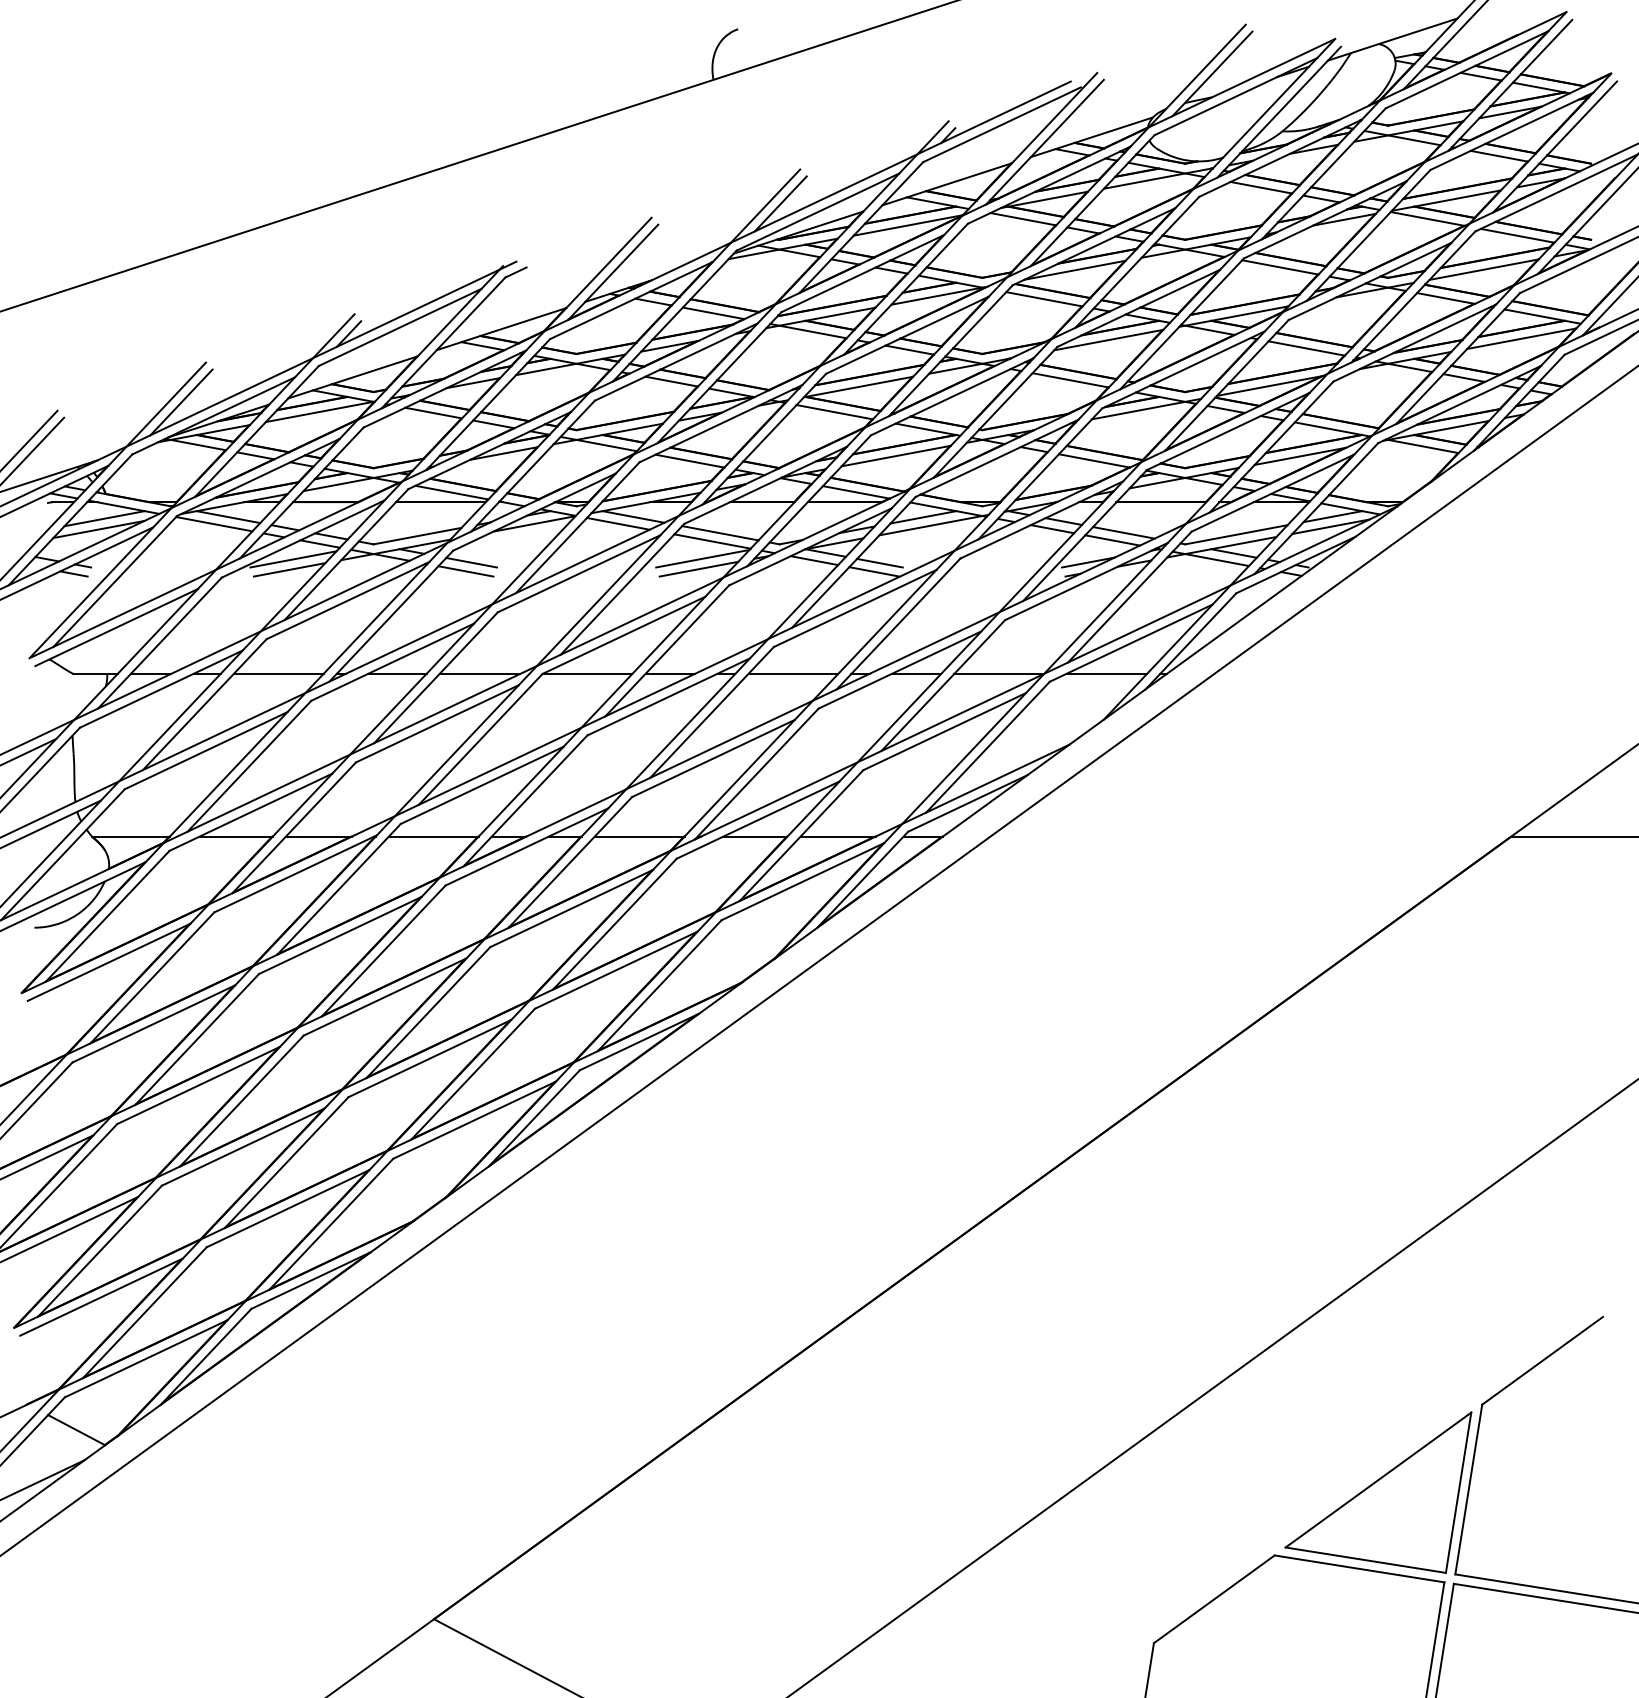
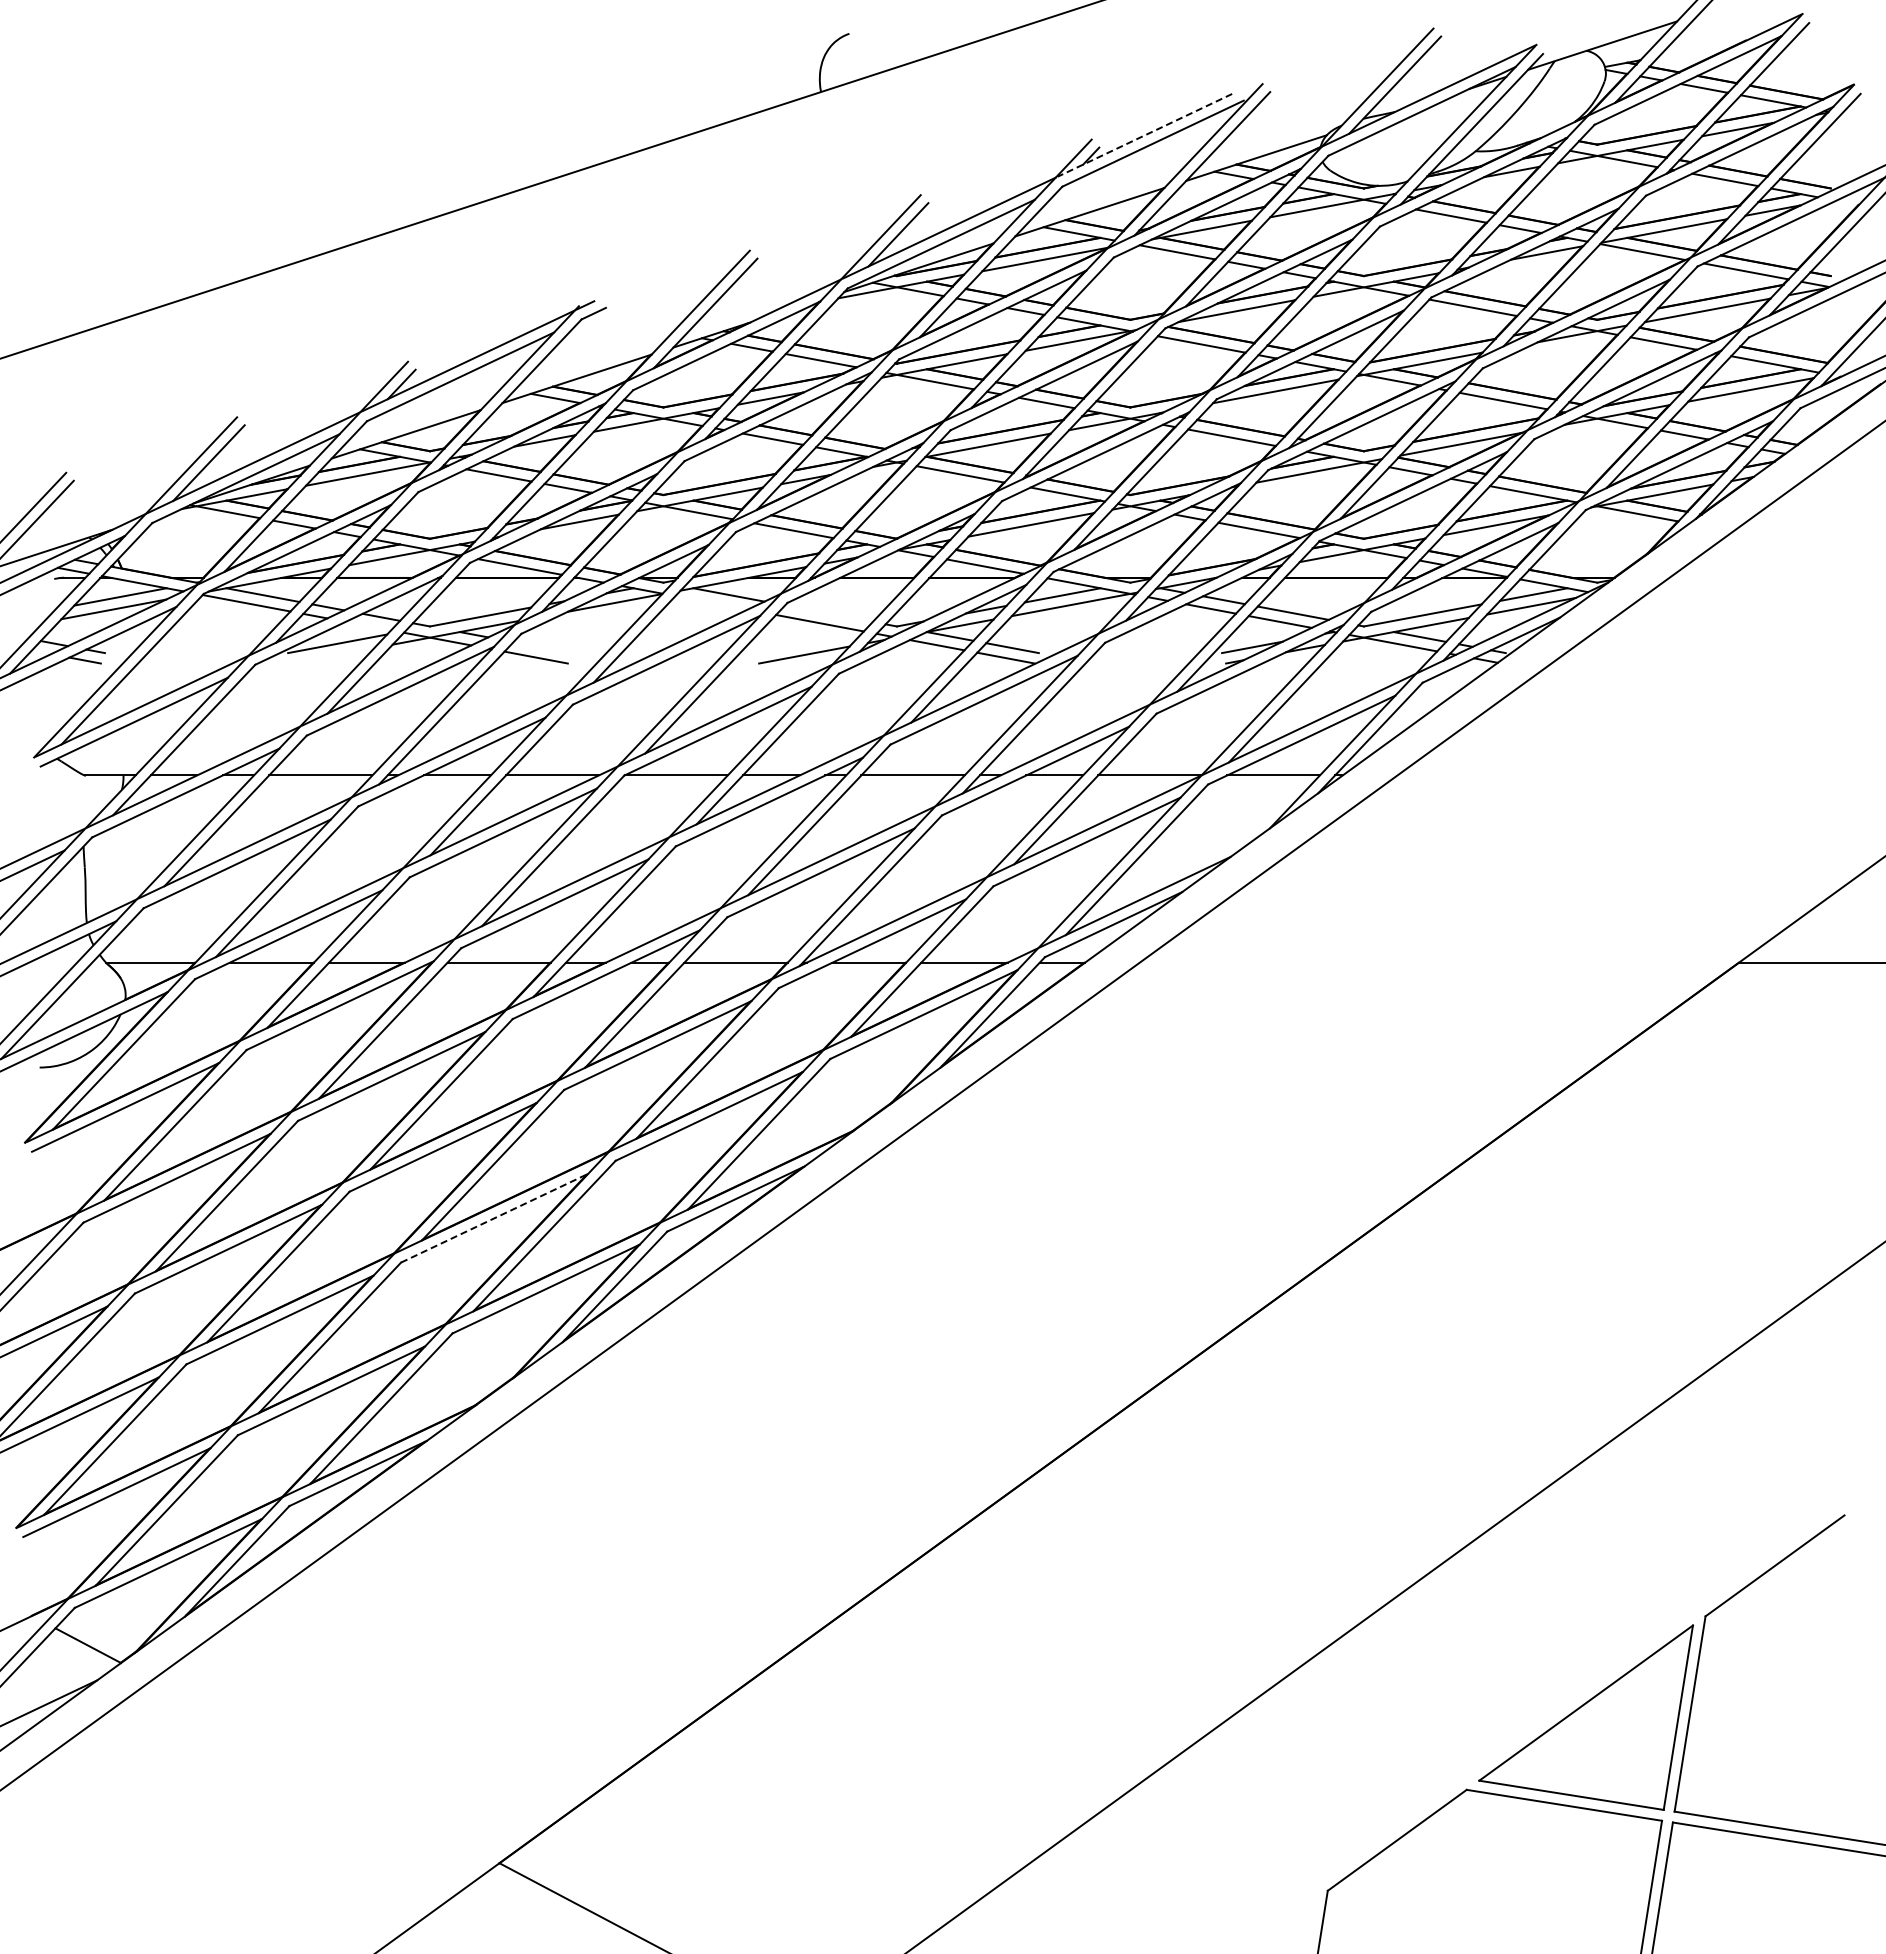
line: (994, 117) -> (1144, 135), solid -> dashed
line: (618, 523) -> (711, 602), removed
line: (719, 533) -> (828, 613), removed
line: (320, 543) -> (368, 625), removed
line: (702, 558) -> (808, 642), removed
line: (471, 562) -> (542, 647), removed
line: (289, 569) -> (333, 655), removed
line: (429, 1058) -> (494, 1218), solid -> dashed

